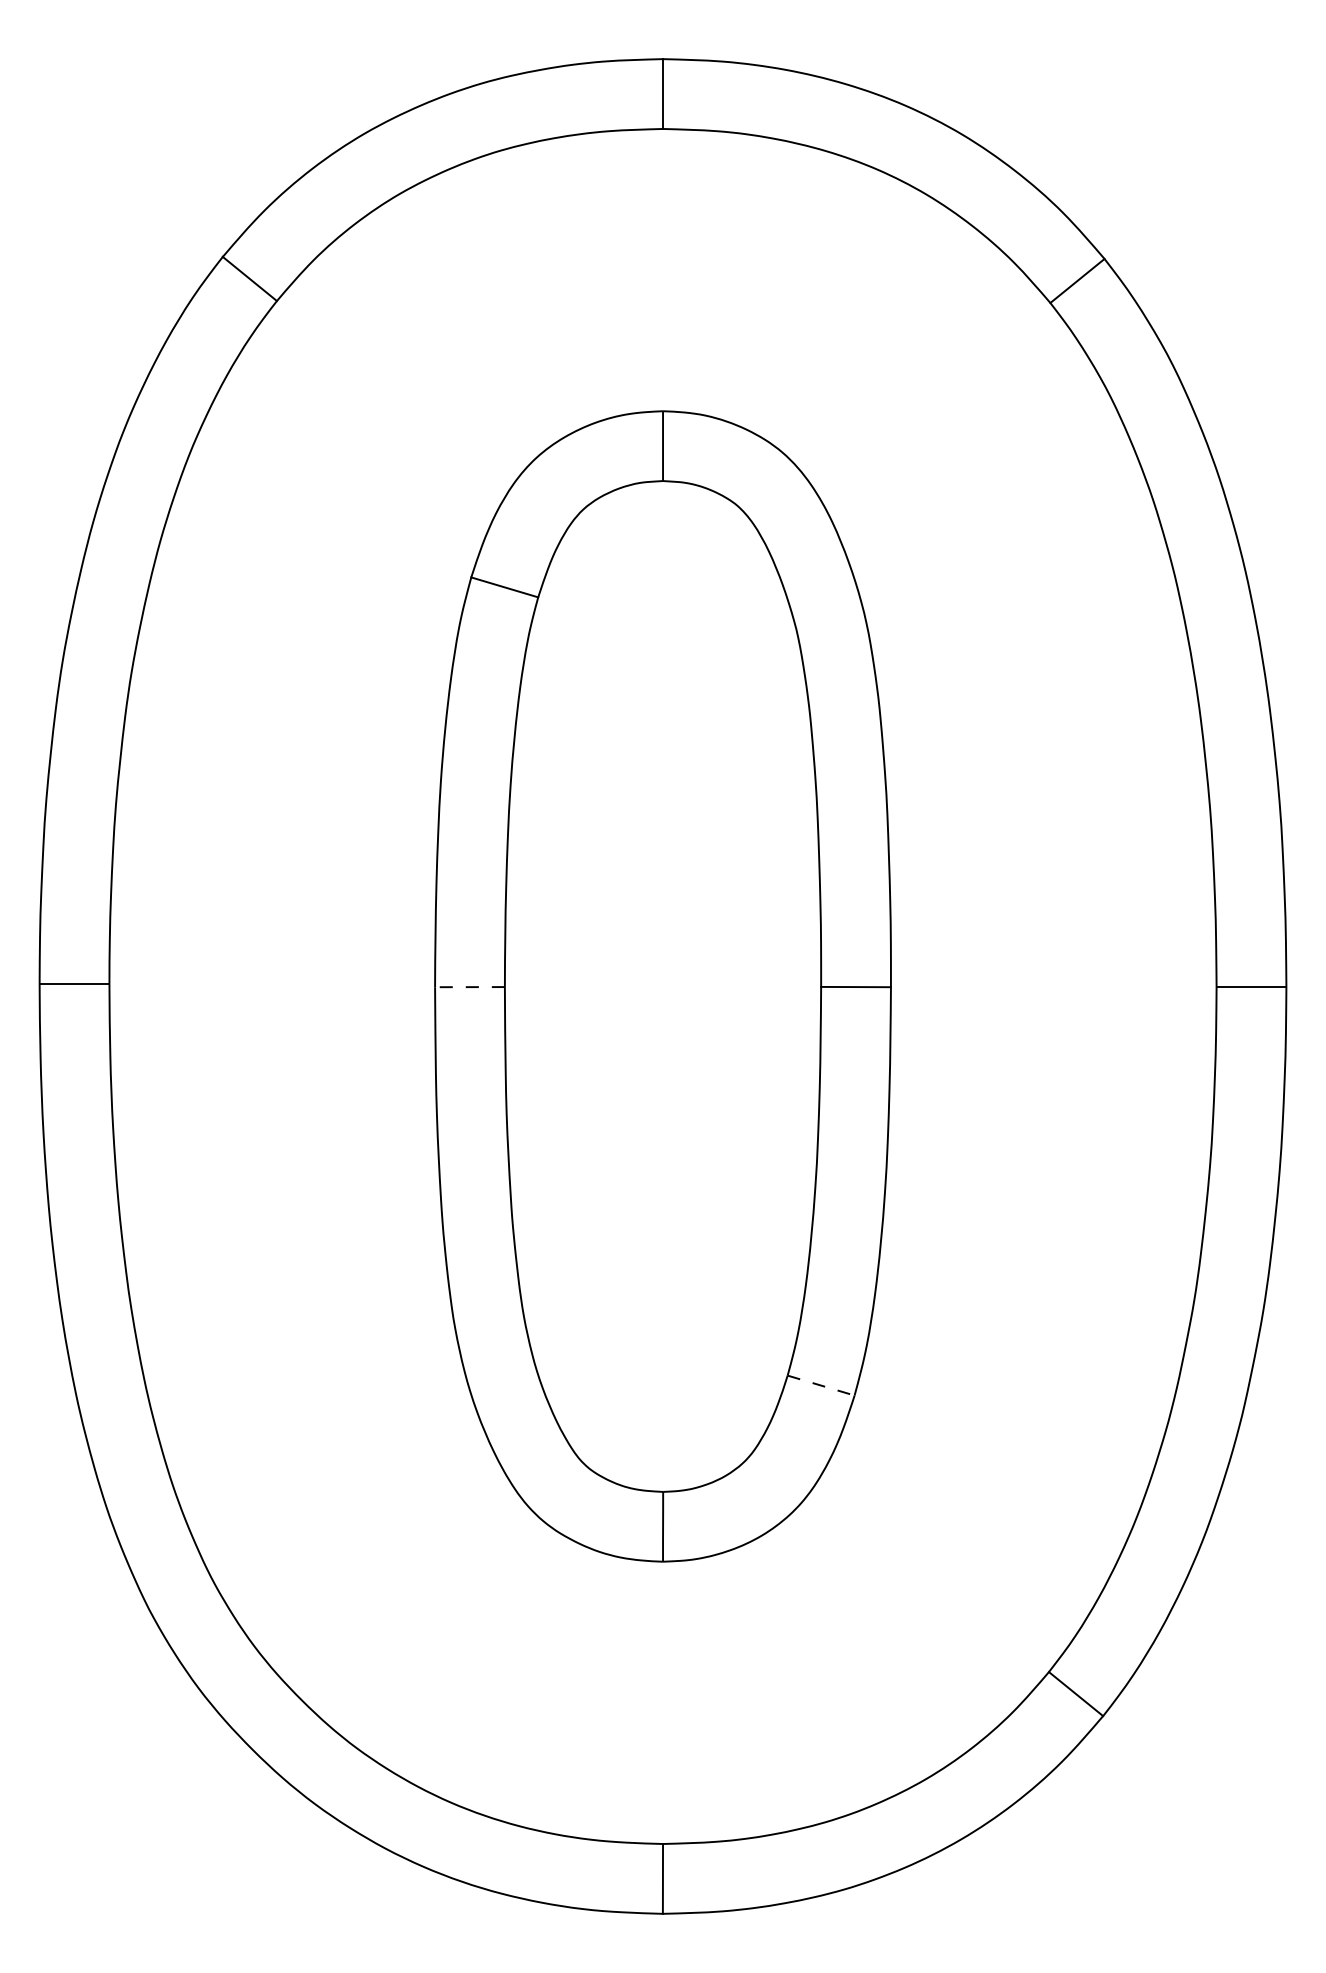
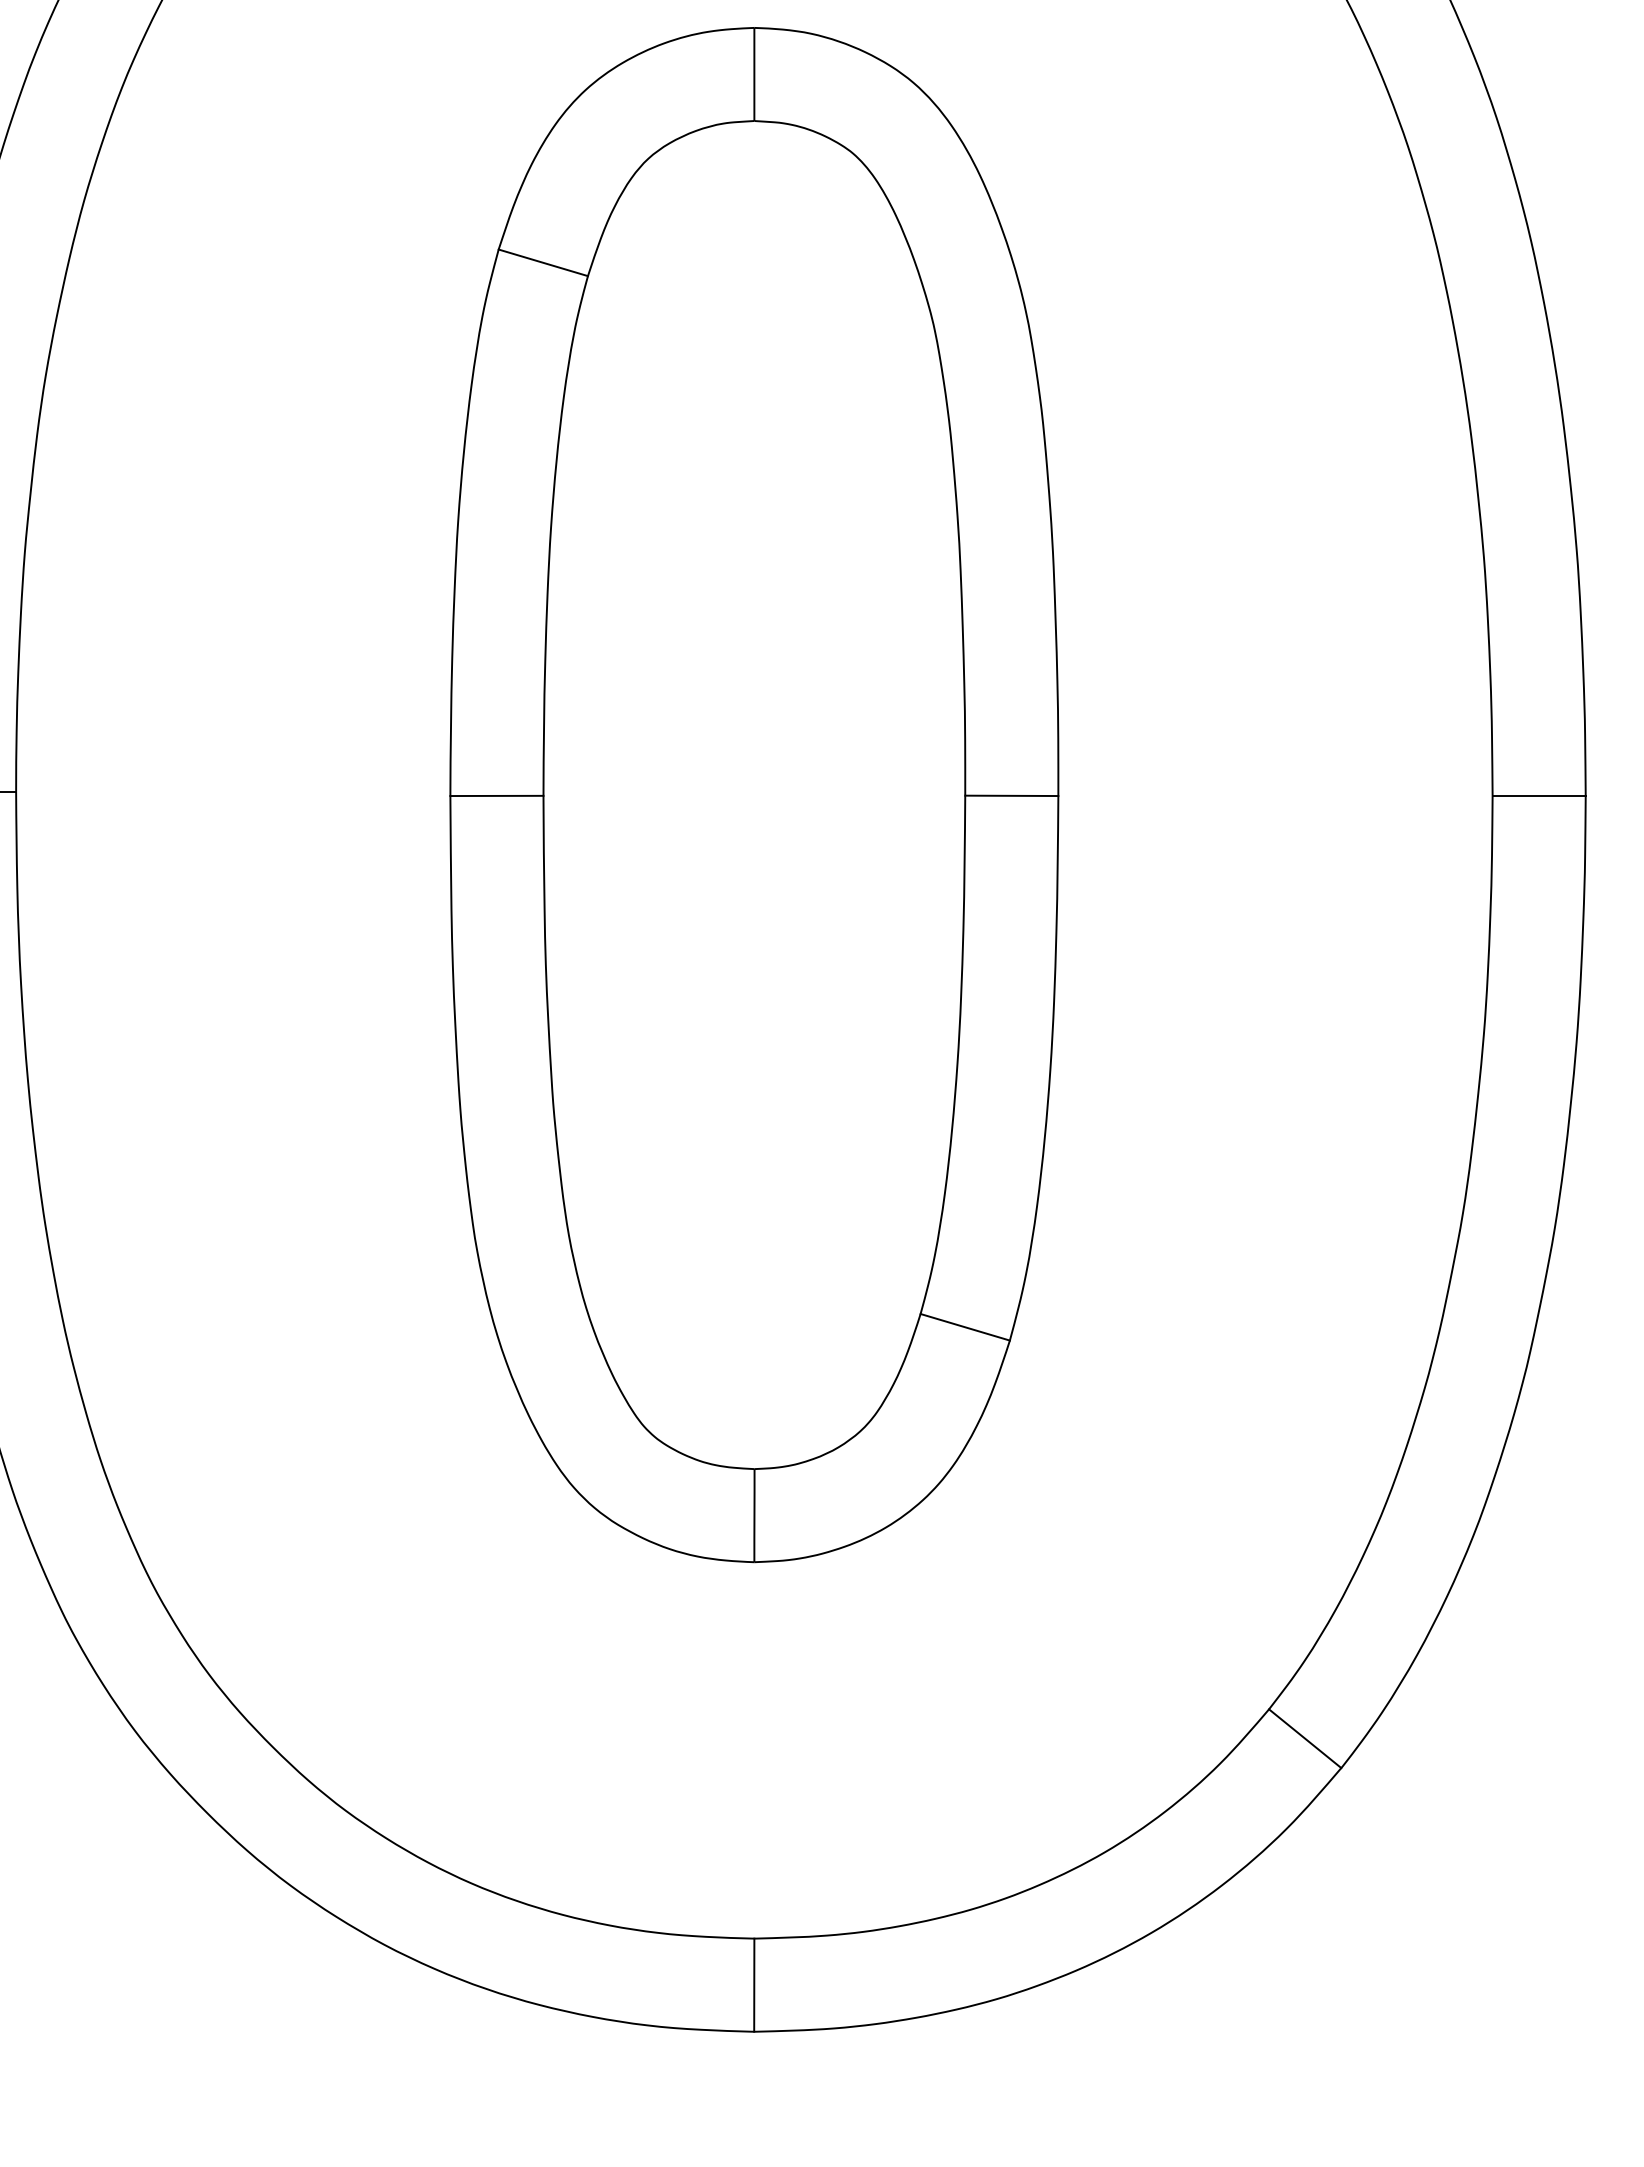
line: (469, 987) -> (496, 796), dashed -> solid
line: (821, 1385) -> (965, 1327), dashed -> solid

